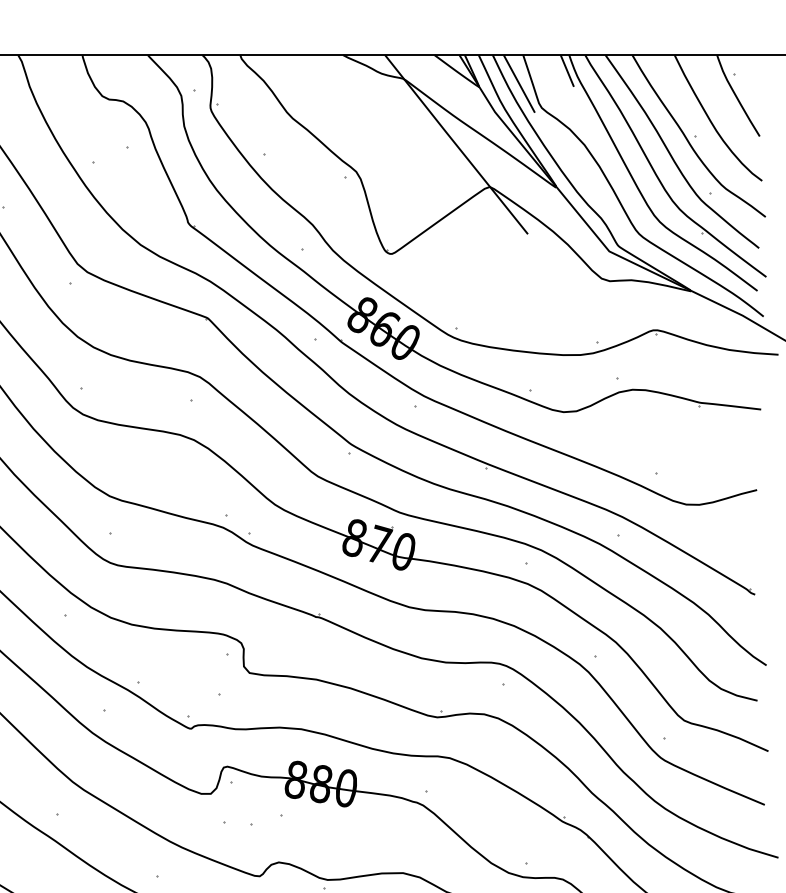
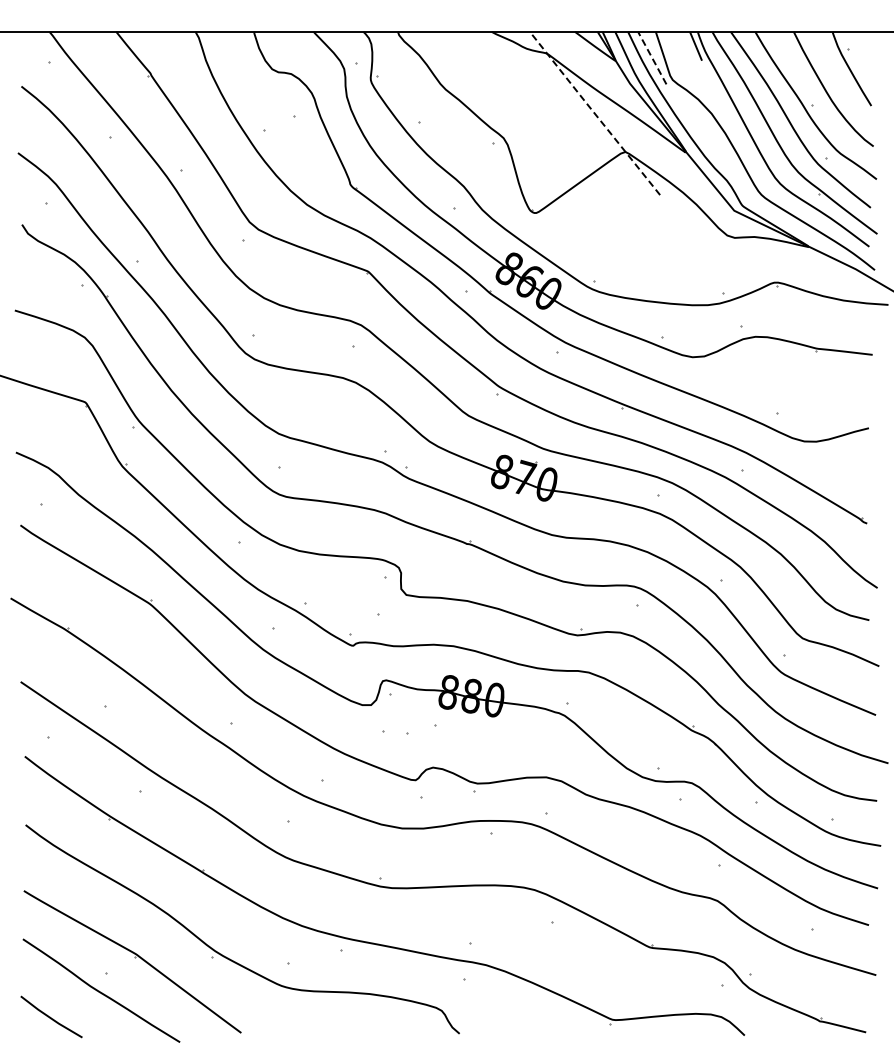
line: (519, 84) -> (652, 58), solid -> dashed
line: (455, 143) -> (594, 112), solid -> dashed

